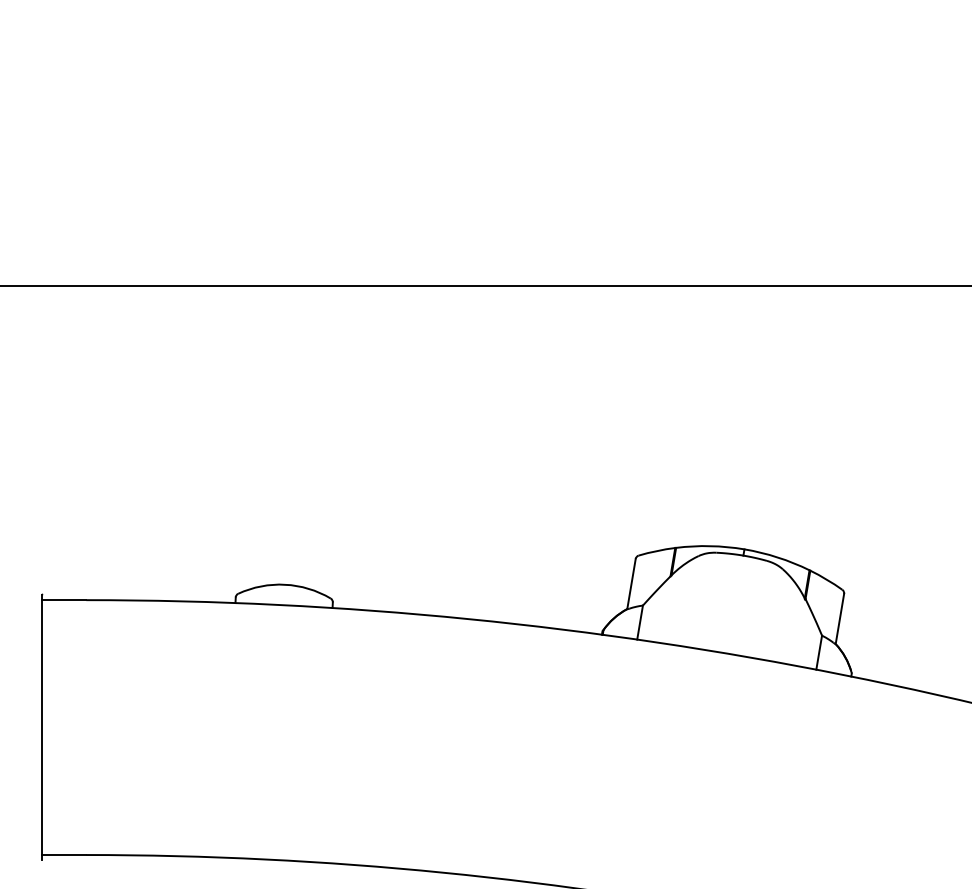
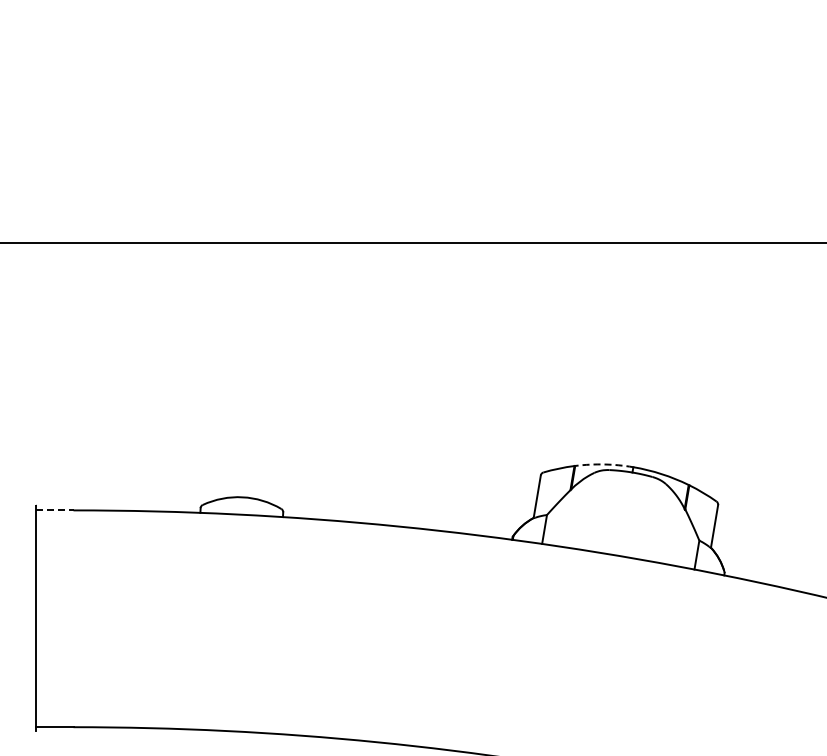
arc: (710, 546) -> (604, 464), solid -> dashed
line: (63, 600) -> (54, 510), solid -> dashed

